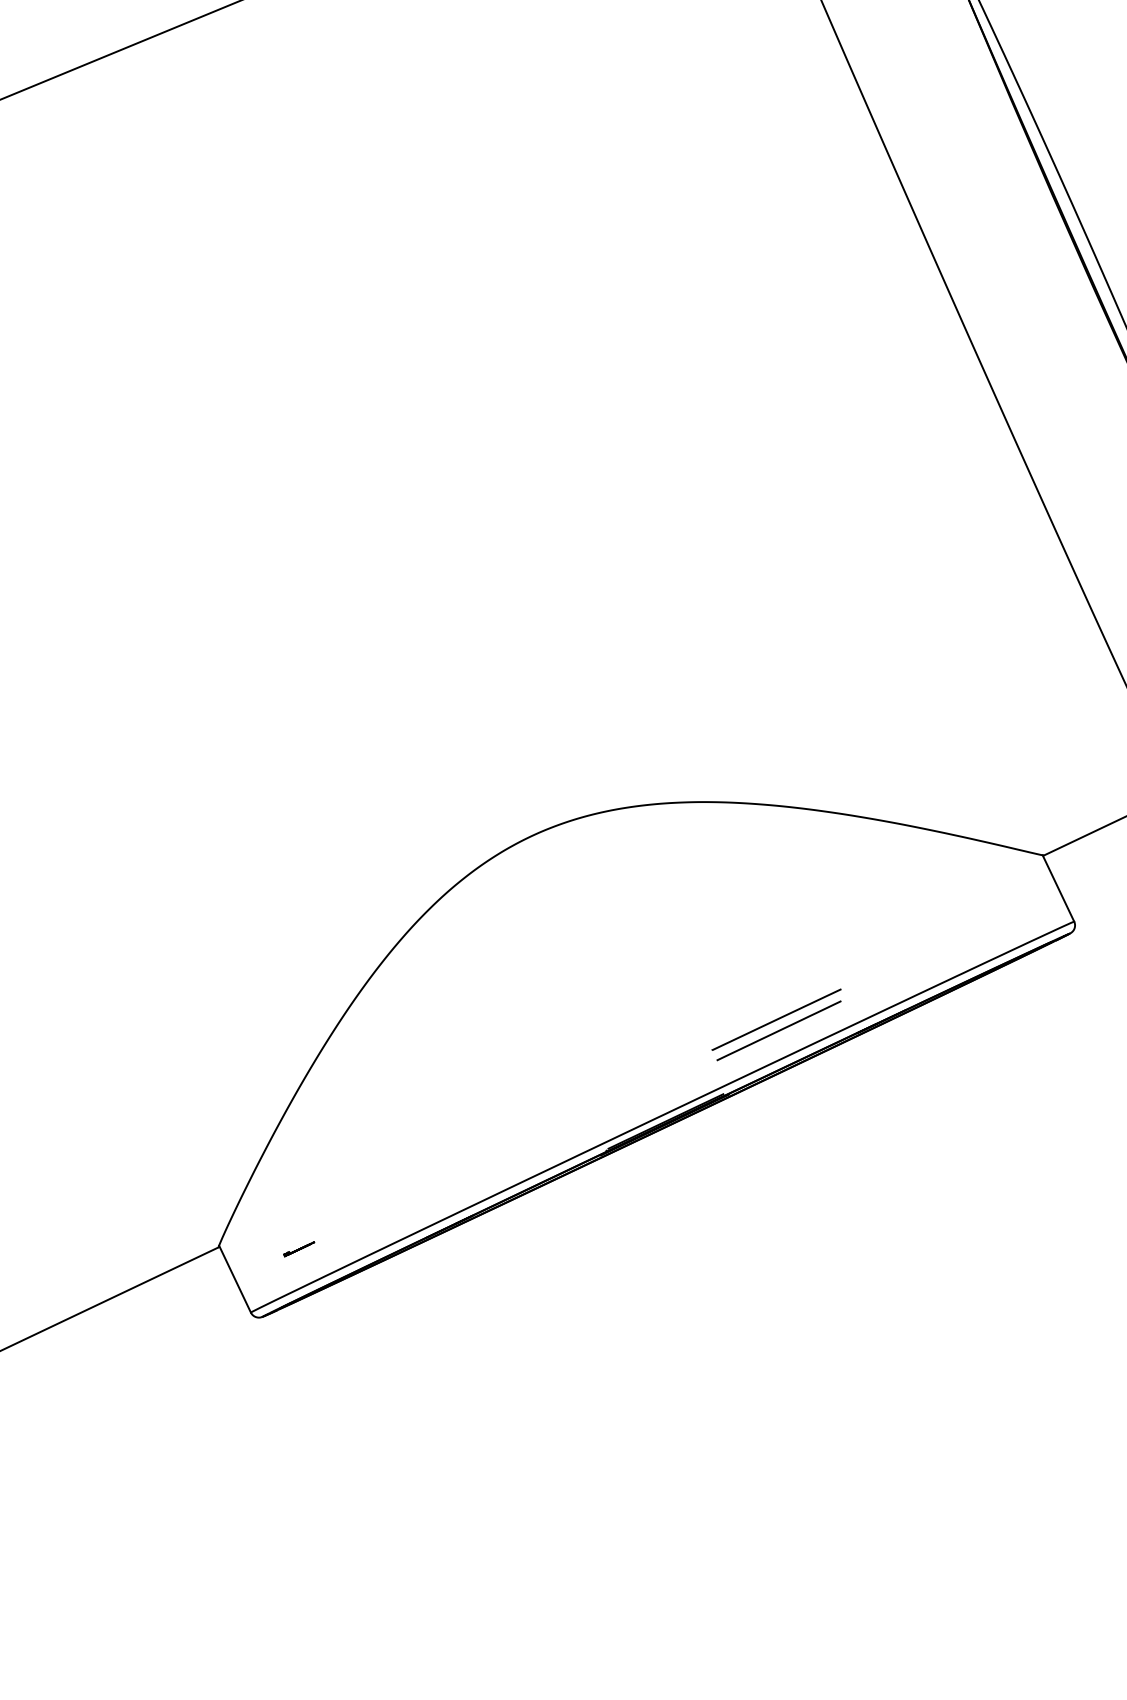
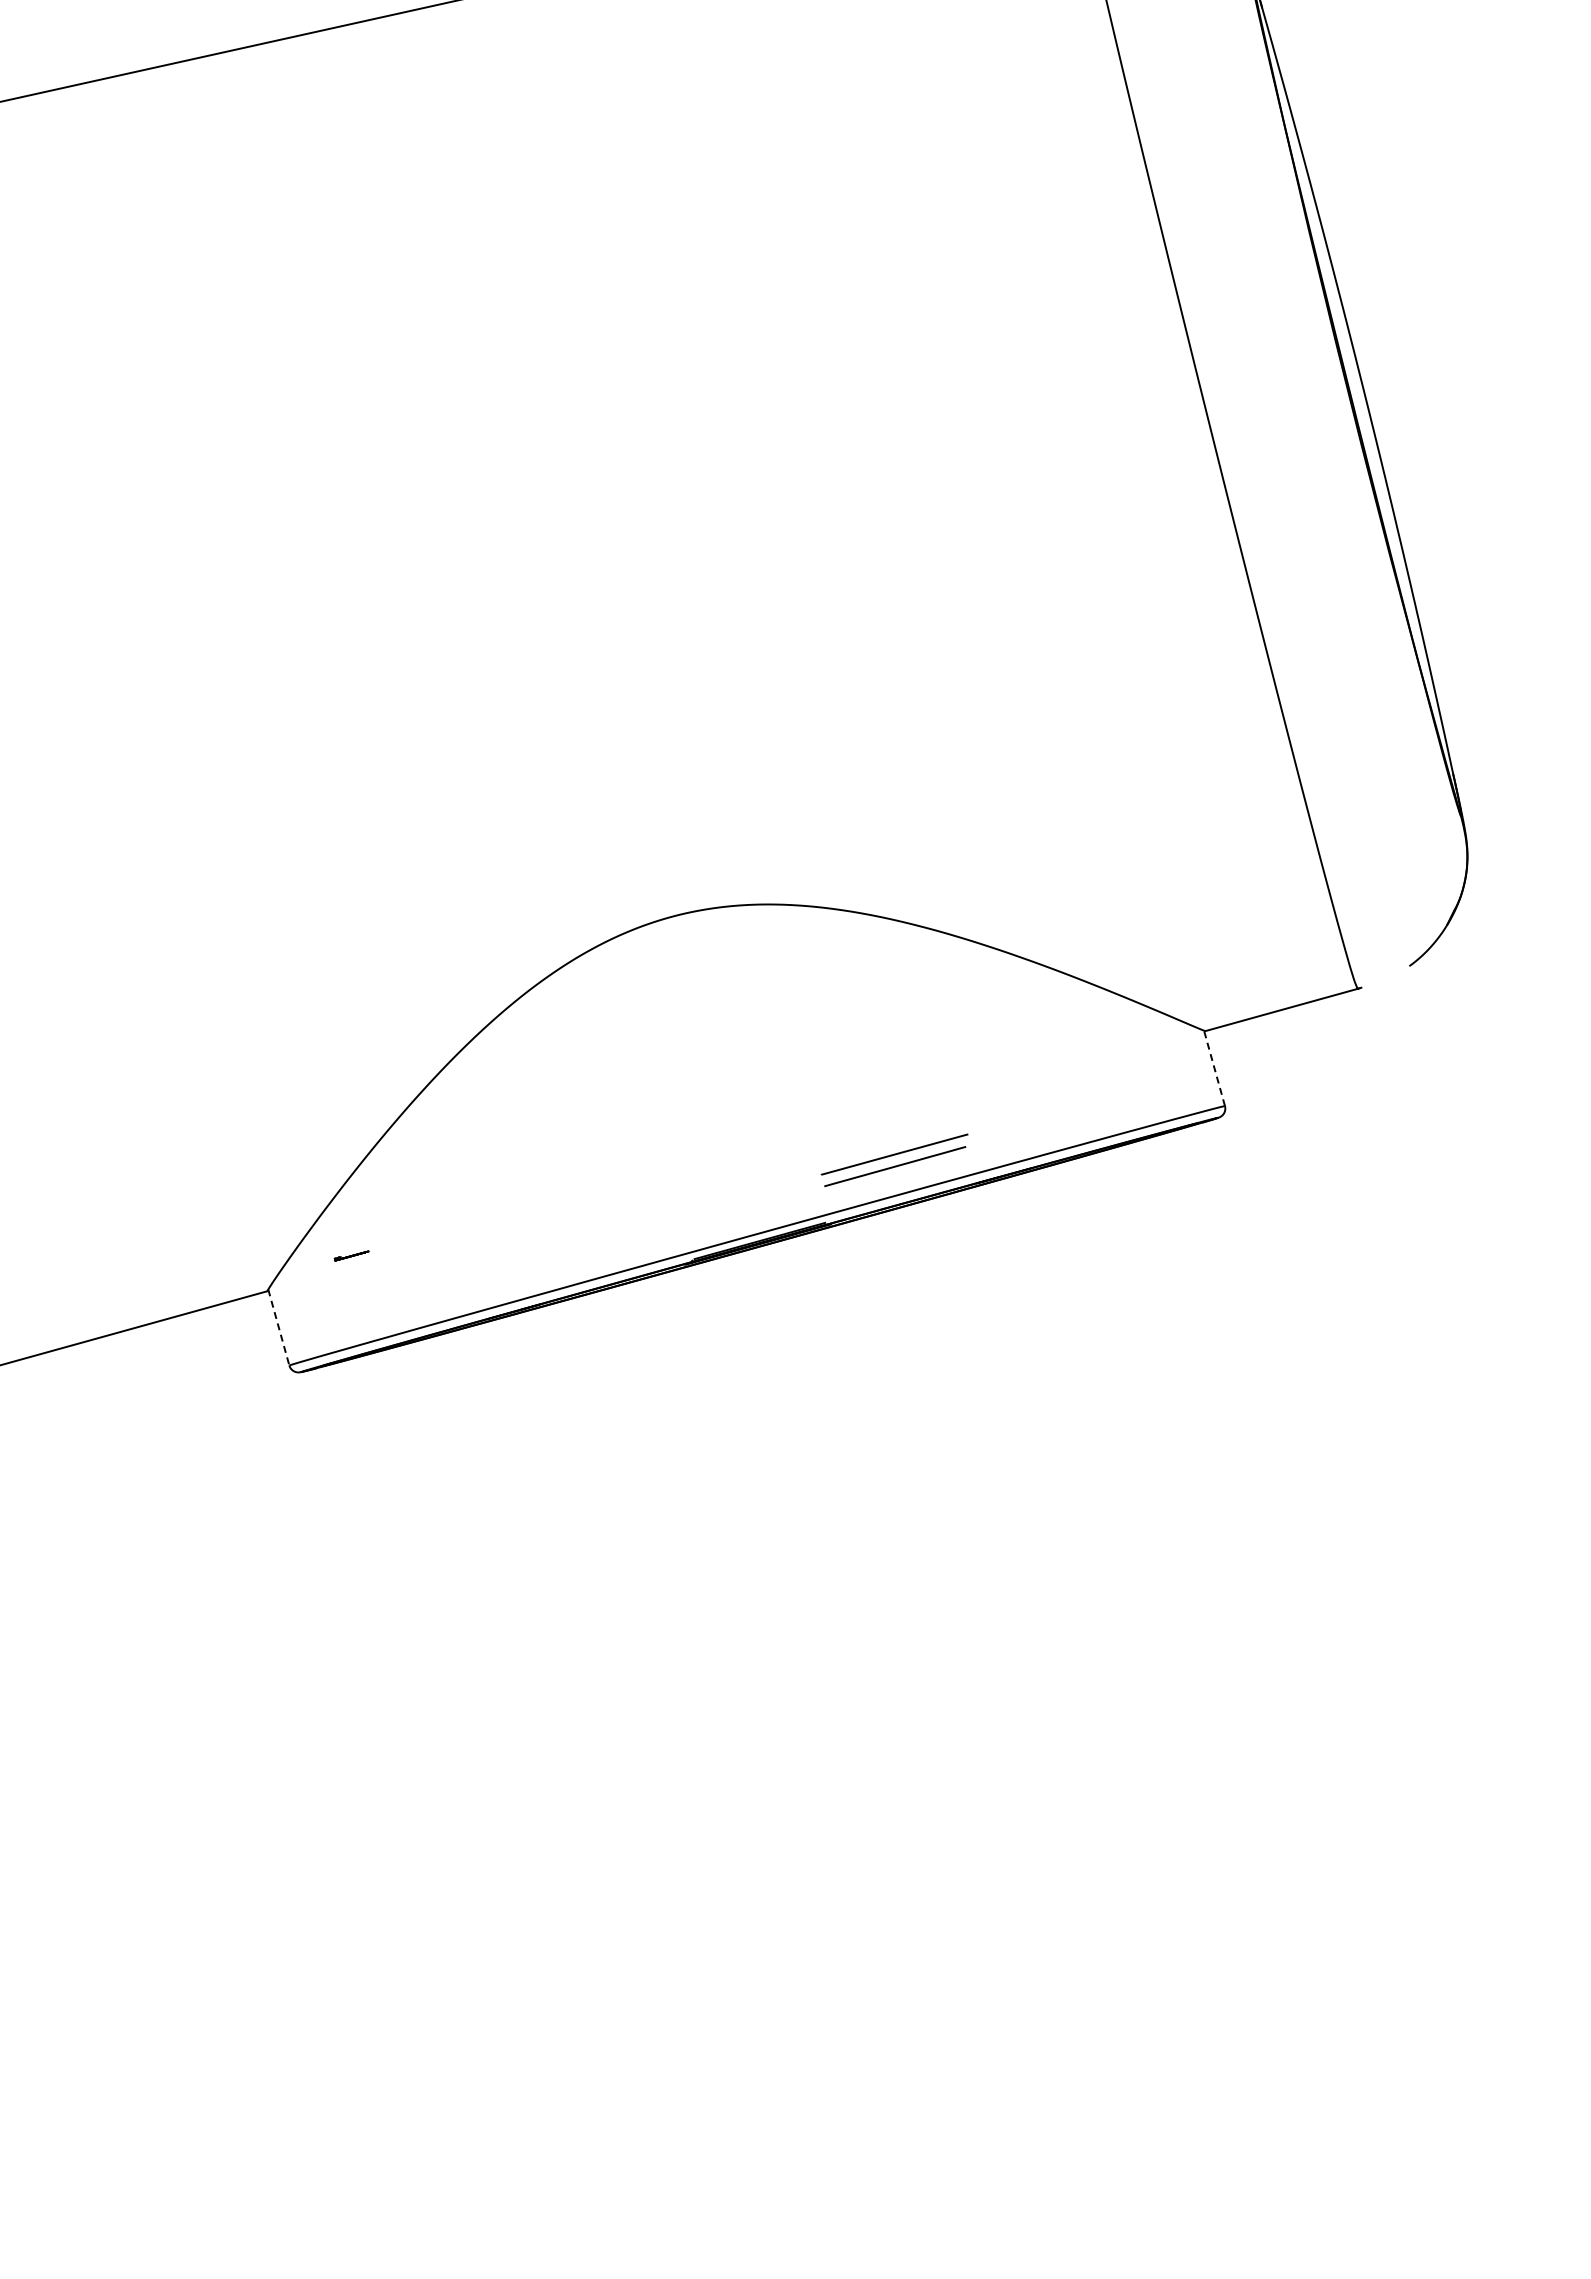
line: (1058, 887) -> (1214, 1067), solid -> dashed
part: (298, 1248) -> (351, 1255), moved
line: (234, 1280) -> (278, 1328), solid -> dashed

